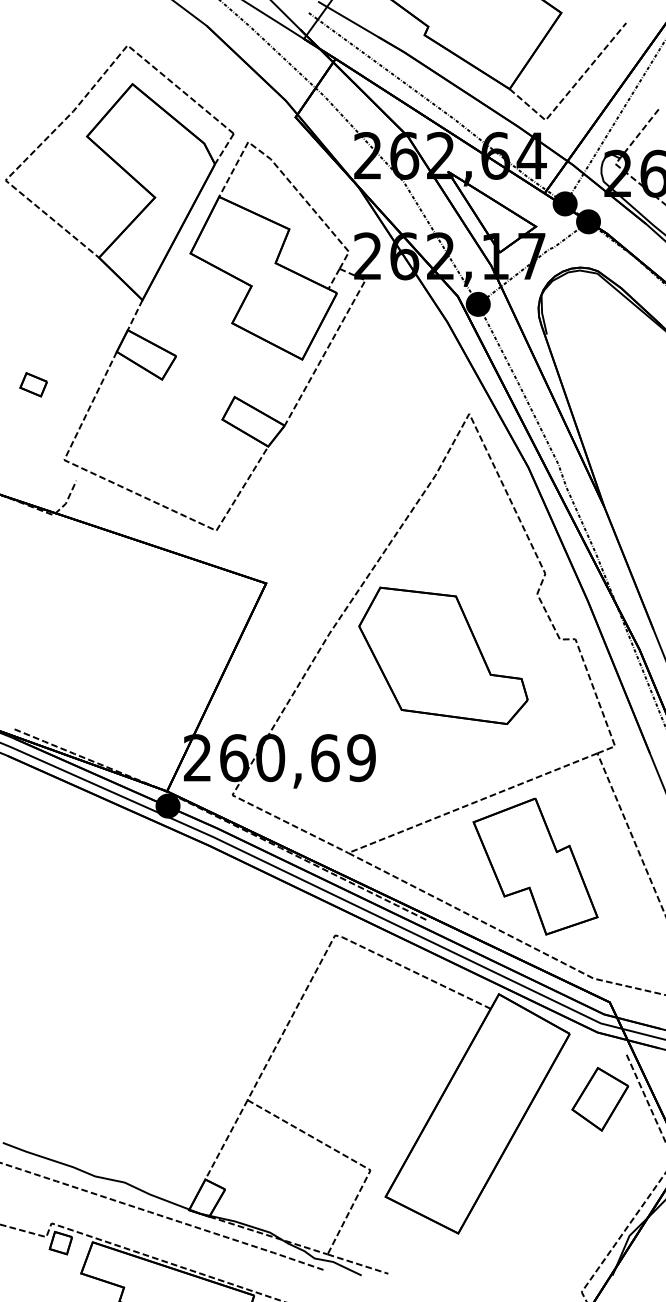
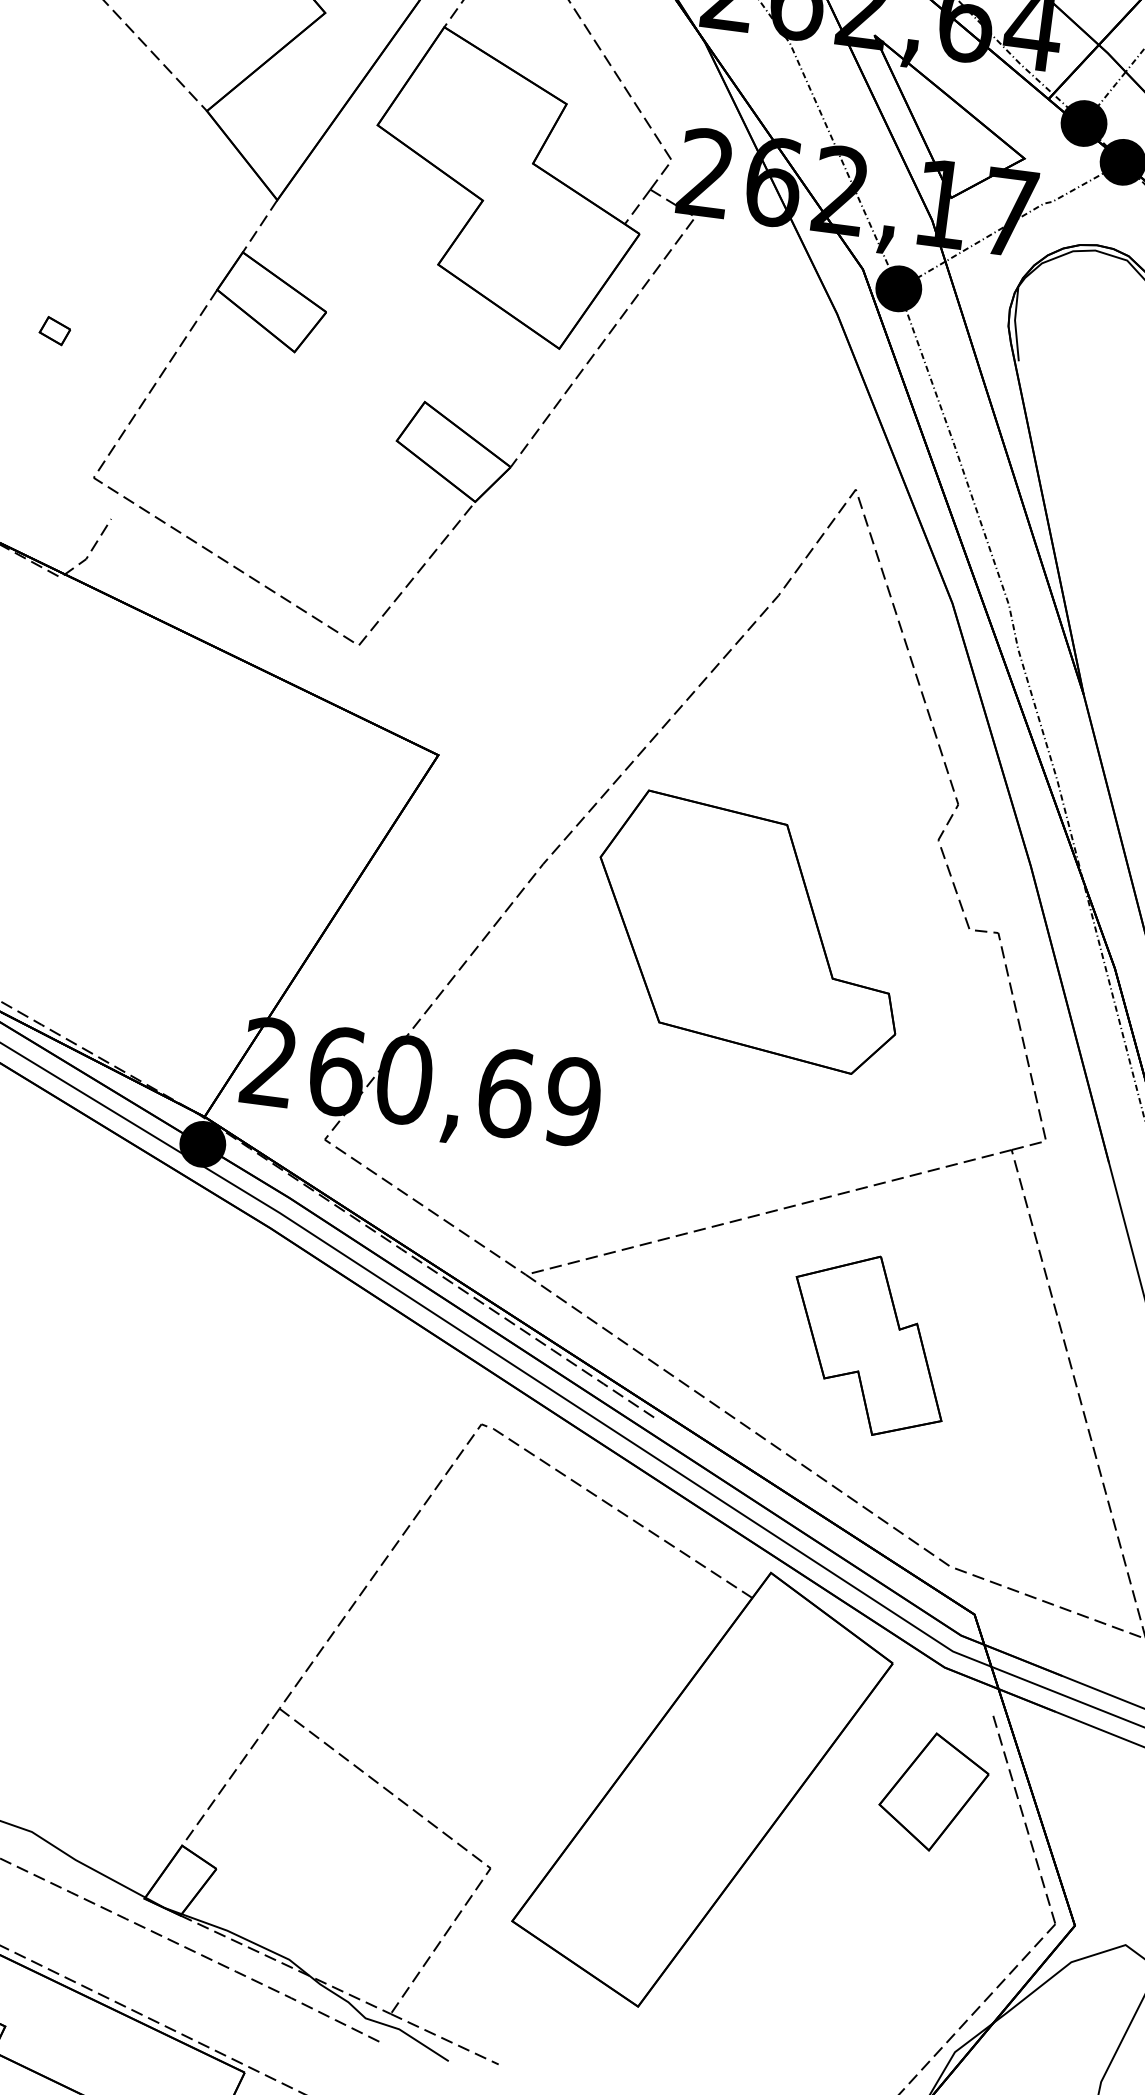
part: (33, 384) -> (54, 330), size x0.6
part: (535, 866) -> (869, 1344), size x0.7

